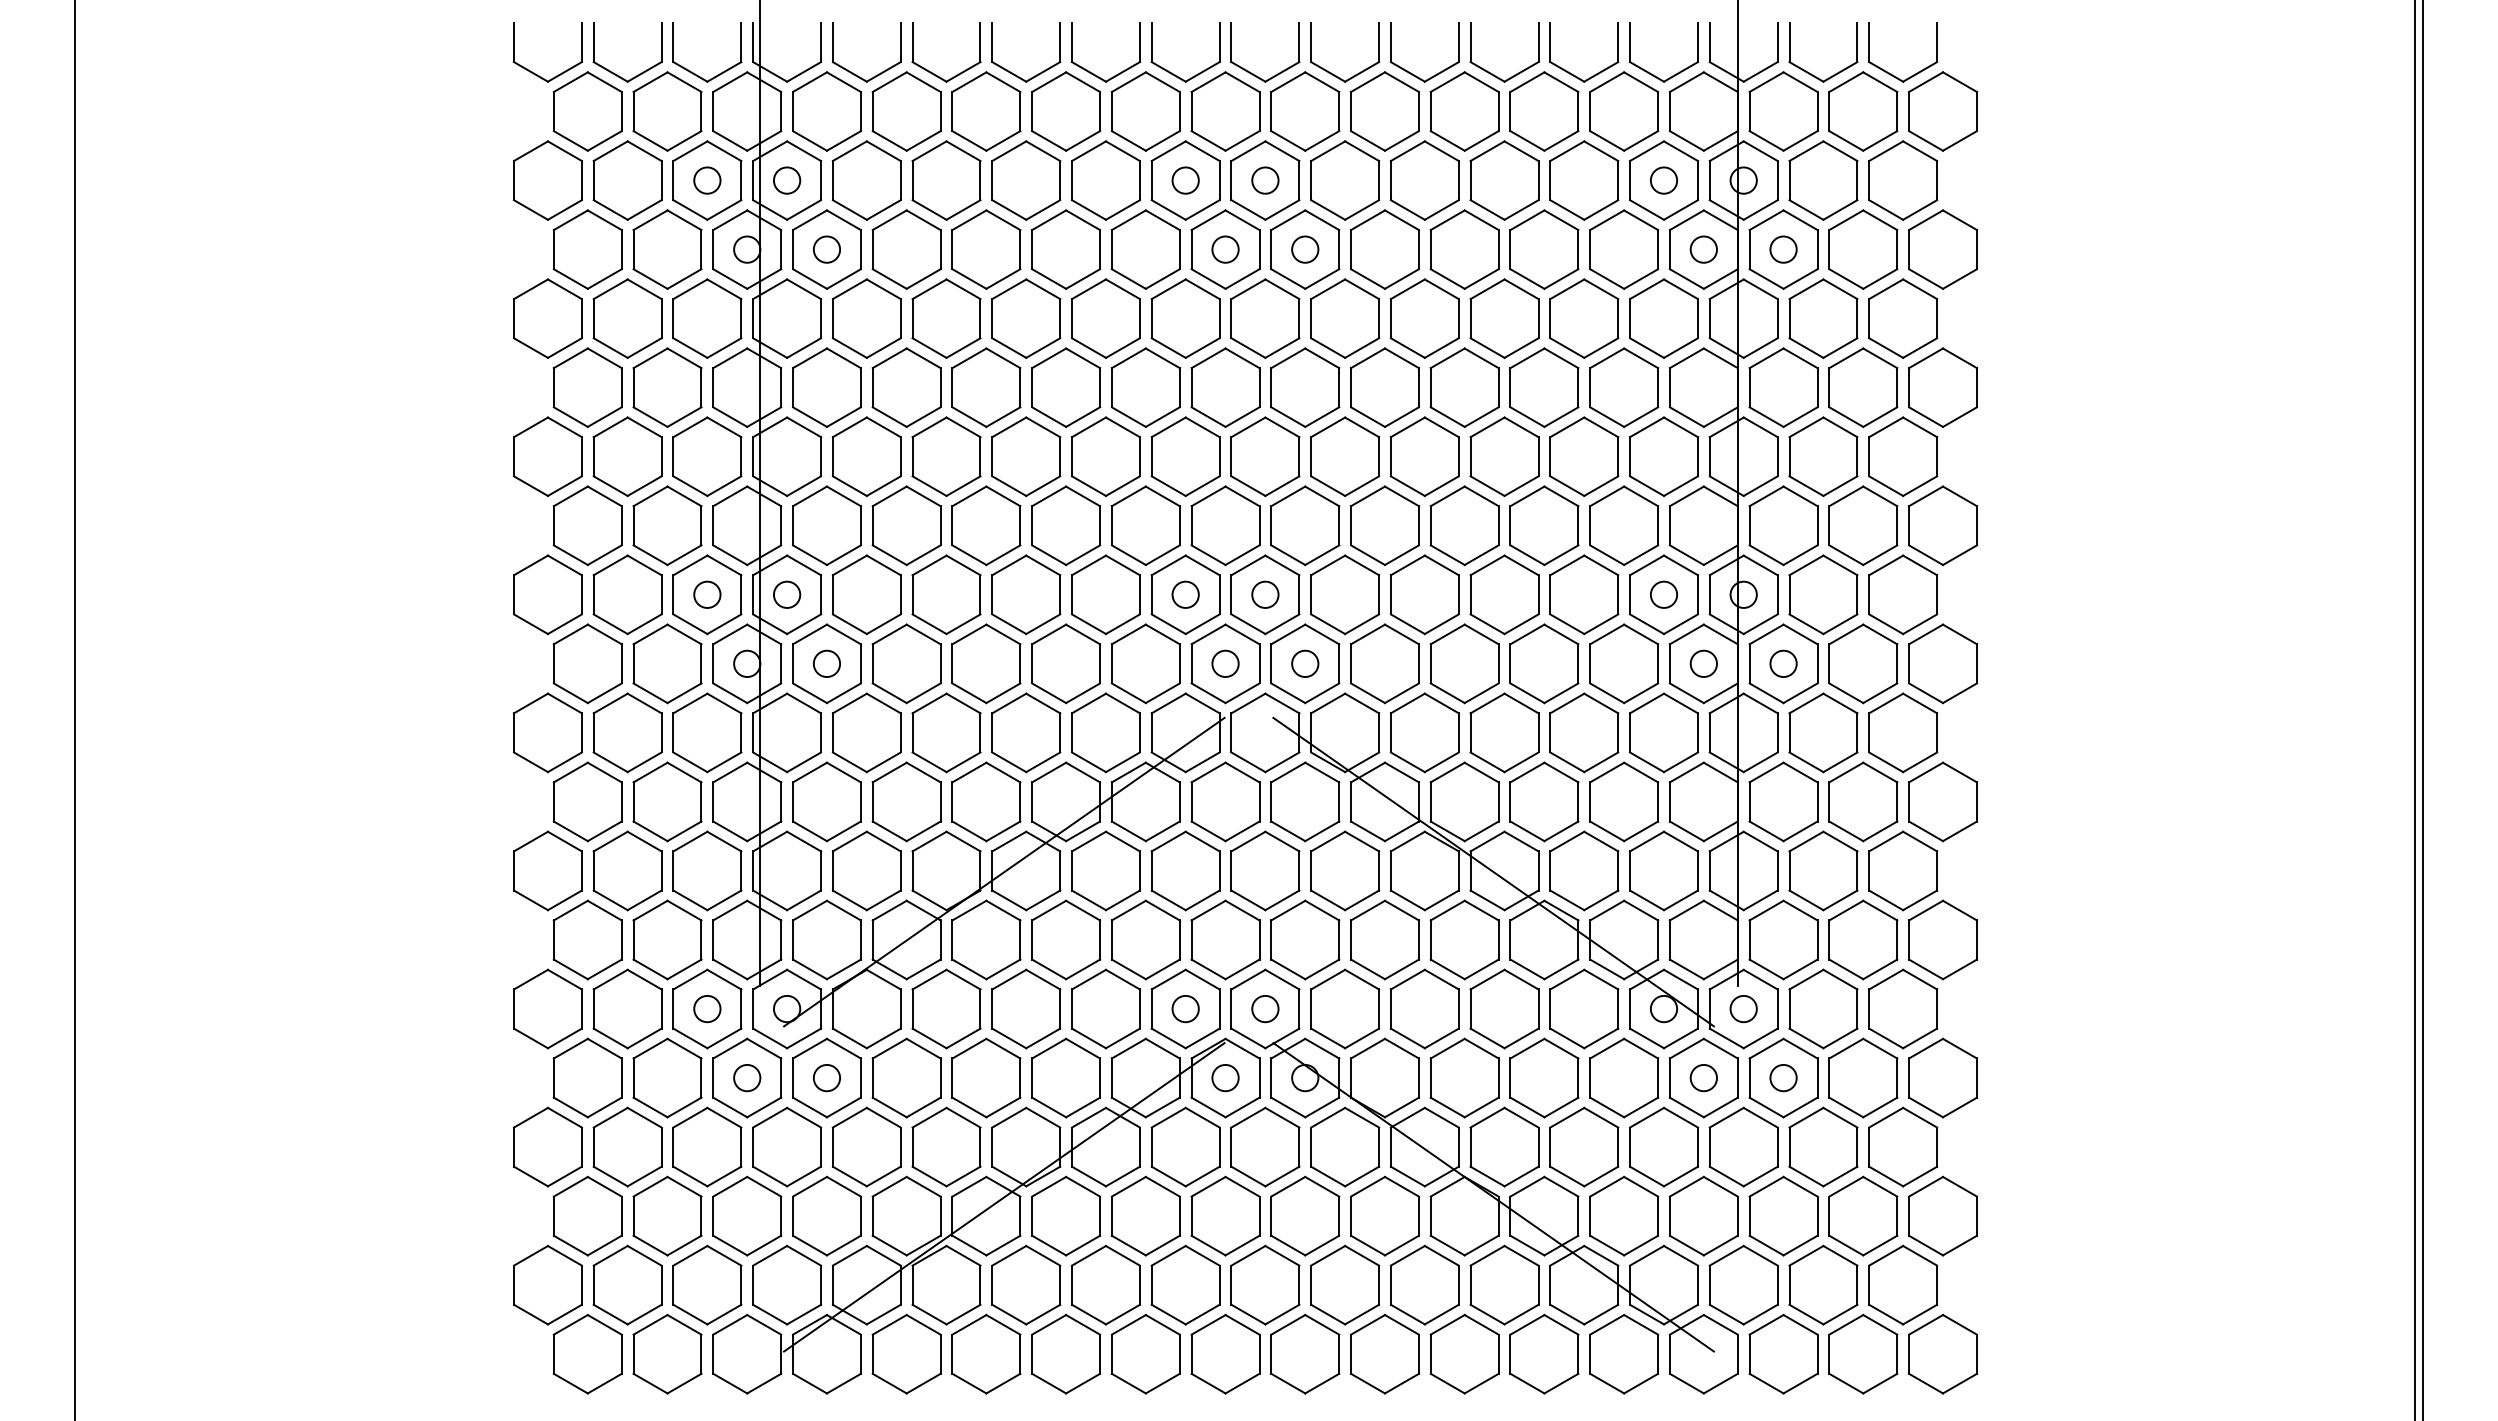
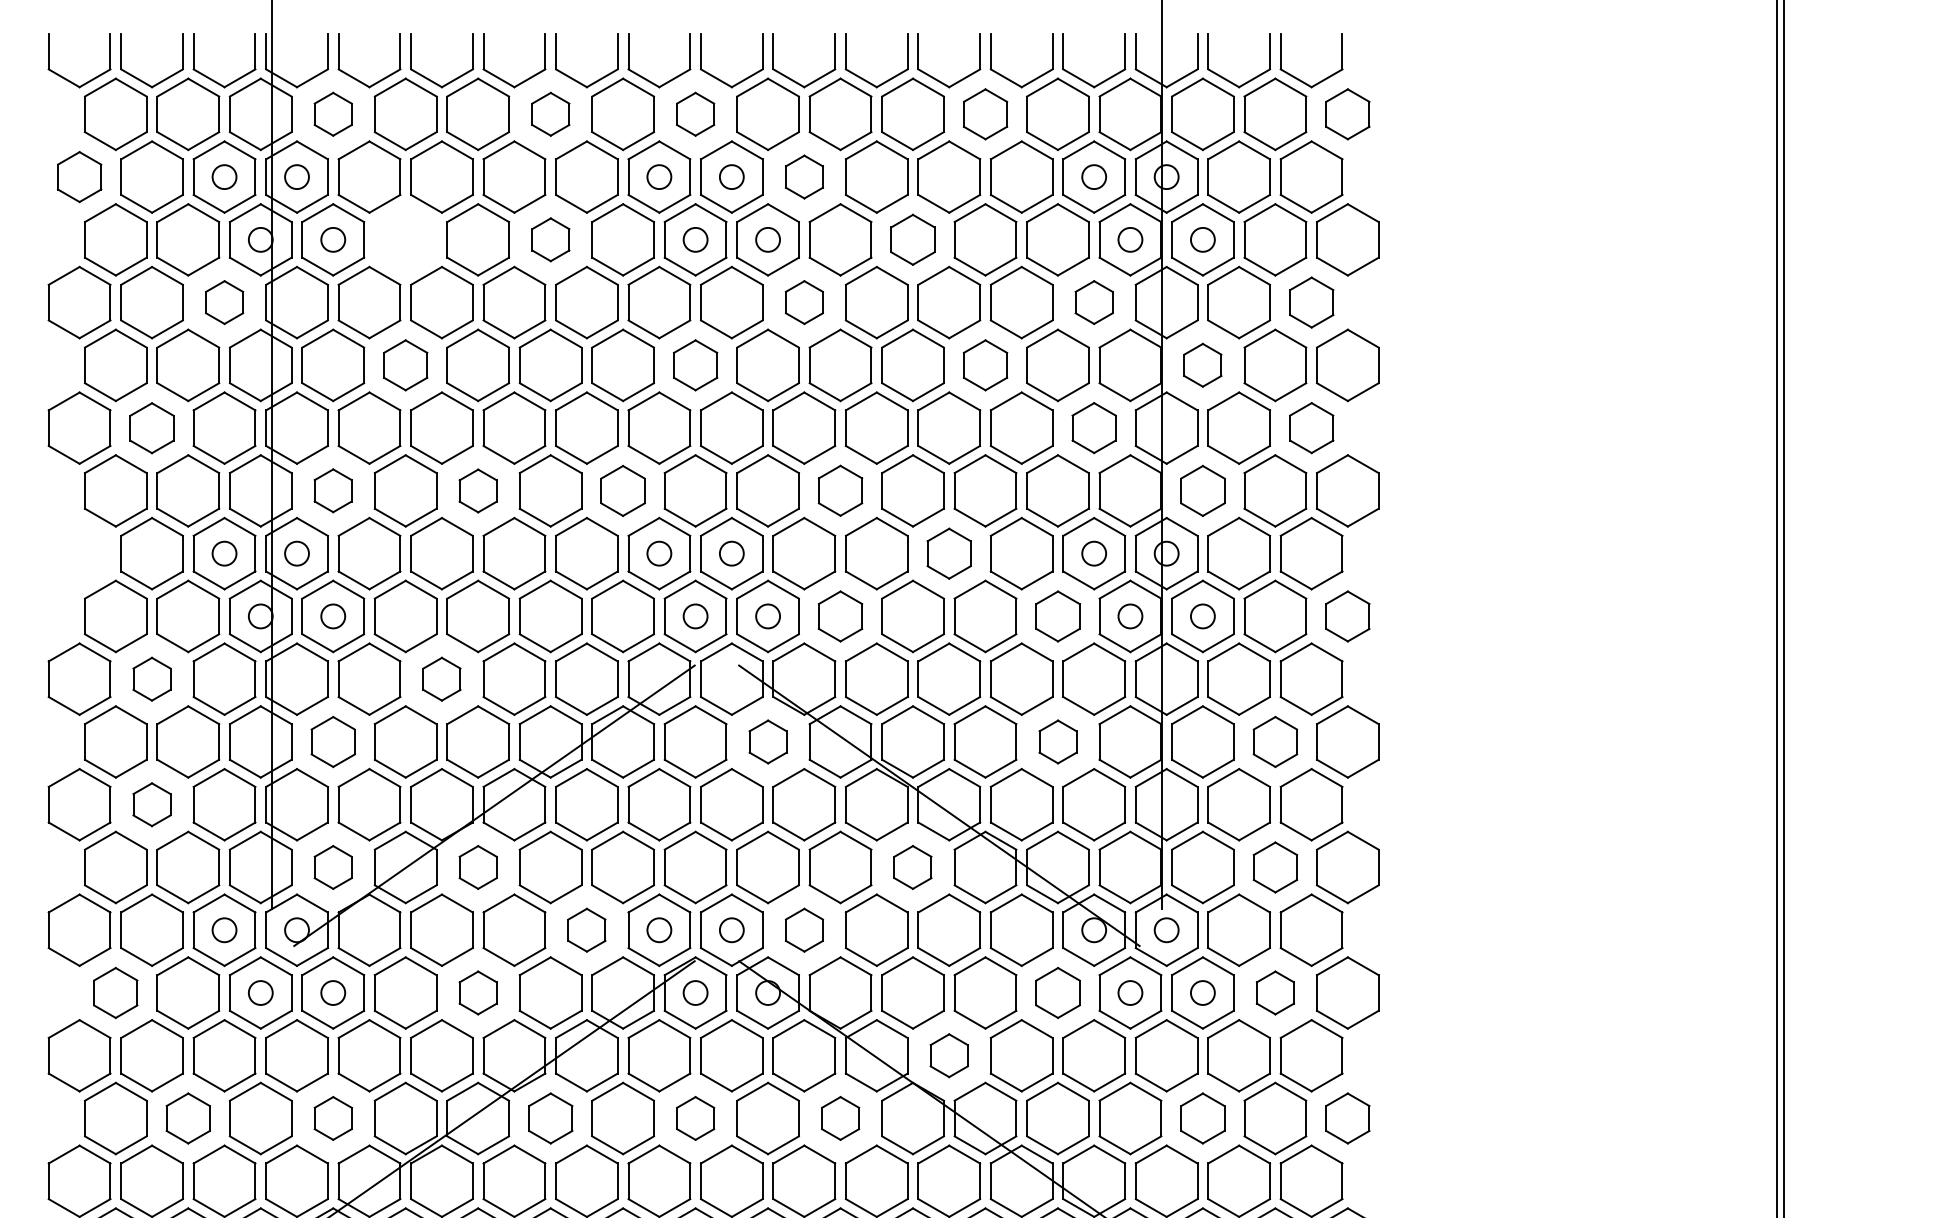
part: (826, 111) -> (332, 114), size x0.6
part: (1066, 111) -> (551, 114), size x0.6
part: (1225, 111) -> (695, 114), size x0.6
part: (1544, 111) -> (985, 114), size x0.7
part: (1942, 111) -> (1347, 114), size x0.7
part: (547, 180) -> (79, 177), size x0.7
part: (1345, 180) -> (804, 177), size x0.6
part: (906, 249) -> (405, 239), removed
part: (1066, 249) -> (551, 239), size x0.6
part: (1464, 249) -> (912, 239), size x0.7
part: (707, 318) -> (224, 302), size x0.6
part: (1345, 318) -> (804, 302), size x0.6
part: (1663, 318) -> (1093, 302), size x0.6
part: (1903, 318) -> (1311, 302), size x0.7
part: (906, 387) -> (405, 365), size x0.7
part: (1225, 387) -> (695, 365), size x0.7
part: (1544, 387) -> (985, 365), size x0.7
part: (1783, 387) -> (1202, 365), size x0.6
part: (627, 456) -> (151, 427), size x0.7
part: (1663, 456) -> (1093, 427), size x0.7
part: (1903, 456) -> (1311, 427), size x0.7
part: (826, 525) -> (332, 490), size x0.6
part: (986, 525) -> (478, 490), size x0.6
part: (1145, 525) -> (622, 490), size x0.7
part: (1384, 525) -> (840, 490), size x0.7
part: (1783, 525) -> (1202, 490), size x0.7
part: (547, 594) -> (79, 553), removed
part: (1504, 594) -> (949, 553), size x0.7
part: (1384, 663) -> (840, 616), size x0.7
part: (1624, 663) -> (1058, 616), size x0.7
part: (1942, 663) -> (1347, 616), size x0.7
part: (627, 732) -> (151, 678), size x0.6
part: (946, 732) -> (441, 678), size x0.6
part: (826, 801) -> (332, 741), size x0.7
part: (1305, 801) -> (768, 741), size x0.6
part: (1624, 801) -> (1058, 741), size x0.6
part: (1863, 801) -> (1275, 741), size x0.7
part: (627, 870) -> (151, 804), size x0.6
part: (826, 939) -> (332, 867), size x0.6
part: (986, 939) -> (478, 867), size x0.6
part: (1464, 939) -> (912, 867), size x0.6
part: (1863, 939) -> (1275, 867), size x0.7
part: (1105, 1008) -> (586, 929), size x0.6
part: (1345, 1008) -> (804, 929), size x0.6
part: (587, 1077) -> (115, 992), size x0.7
part: (986, 1077) -> (478, 992), size x0.6
part: (1624, 1077) -> (1058, 992), size x0.7
part: (1863, 1077) -> (1275, 992), size x0.6
part: (1504, 1146) -> (949, 1055), size x0.6
part: (667, 1215) -> (188, 1117), size x0.7
part: (826, 1215) -> (332, 1117), size x0.6
part: (1066, 1215) -> (551, 1117), size x0.7
part: (1225, 1215) -> (695, 1117), size x0.6
part: (1384, 1215) -> (840, 1117), size x0.6
part: (1783, 1215) -> (1202, 1117), size x0.7
part: (1942, 1215) -> (1347, 1117), size x0.7

